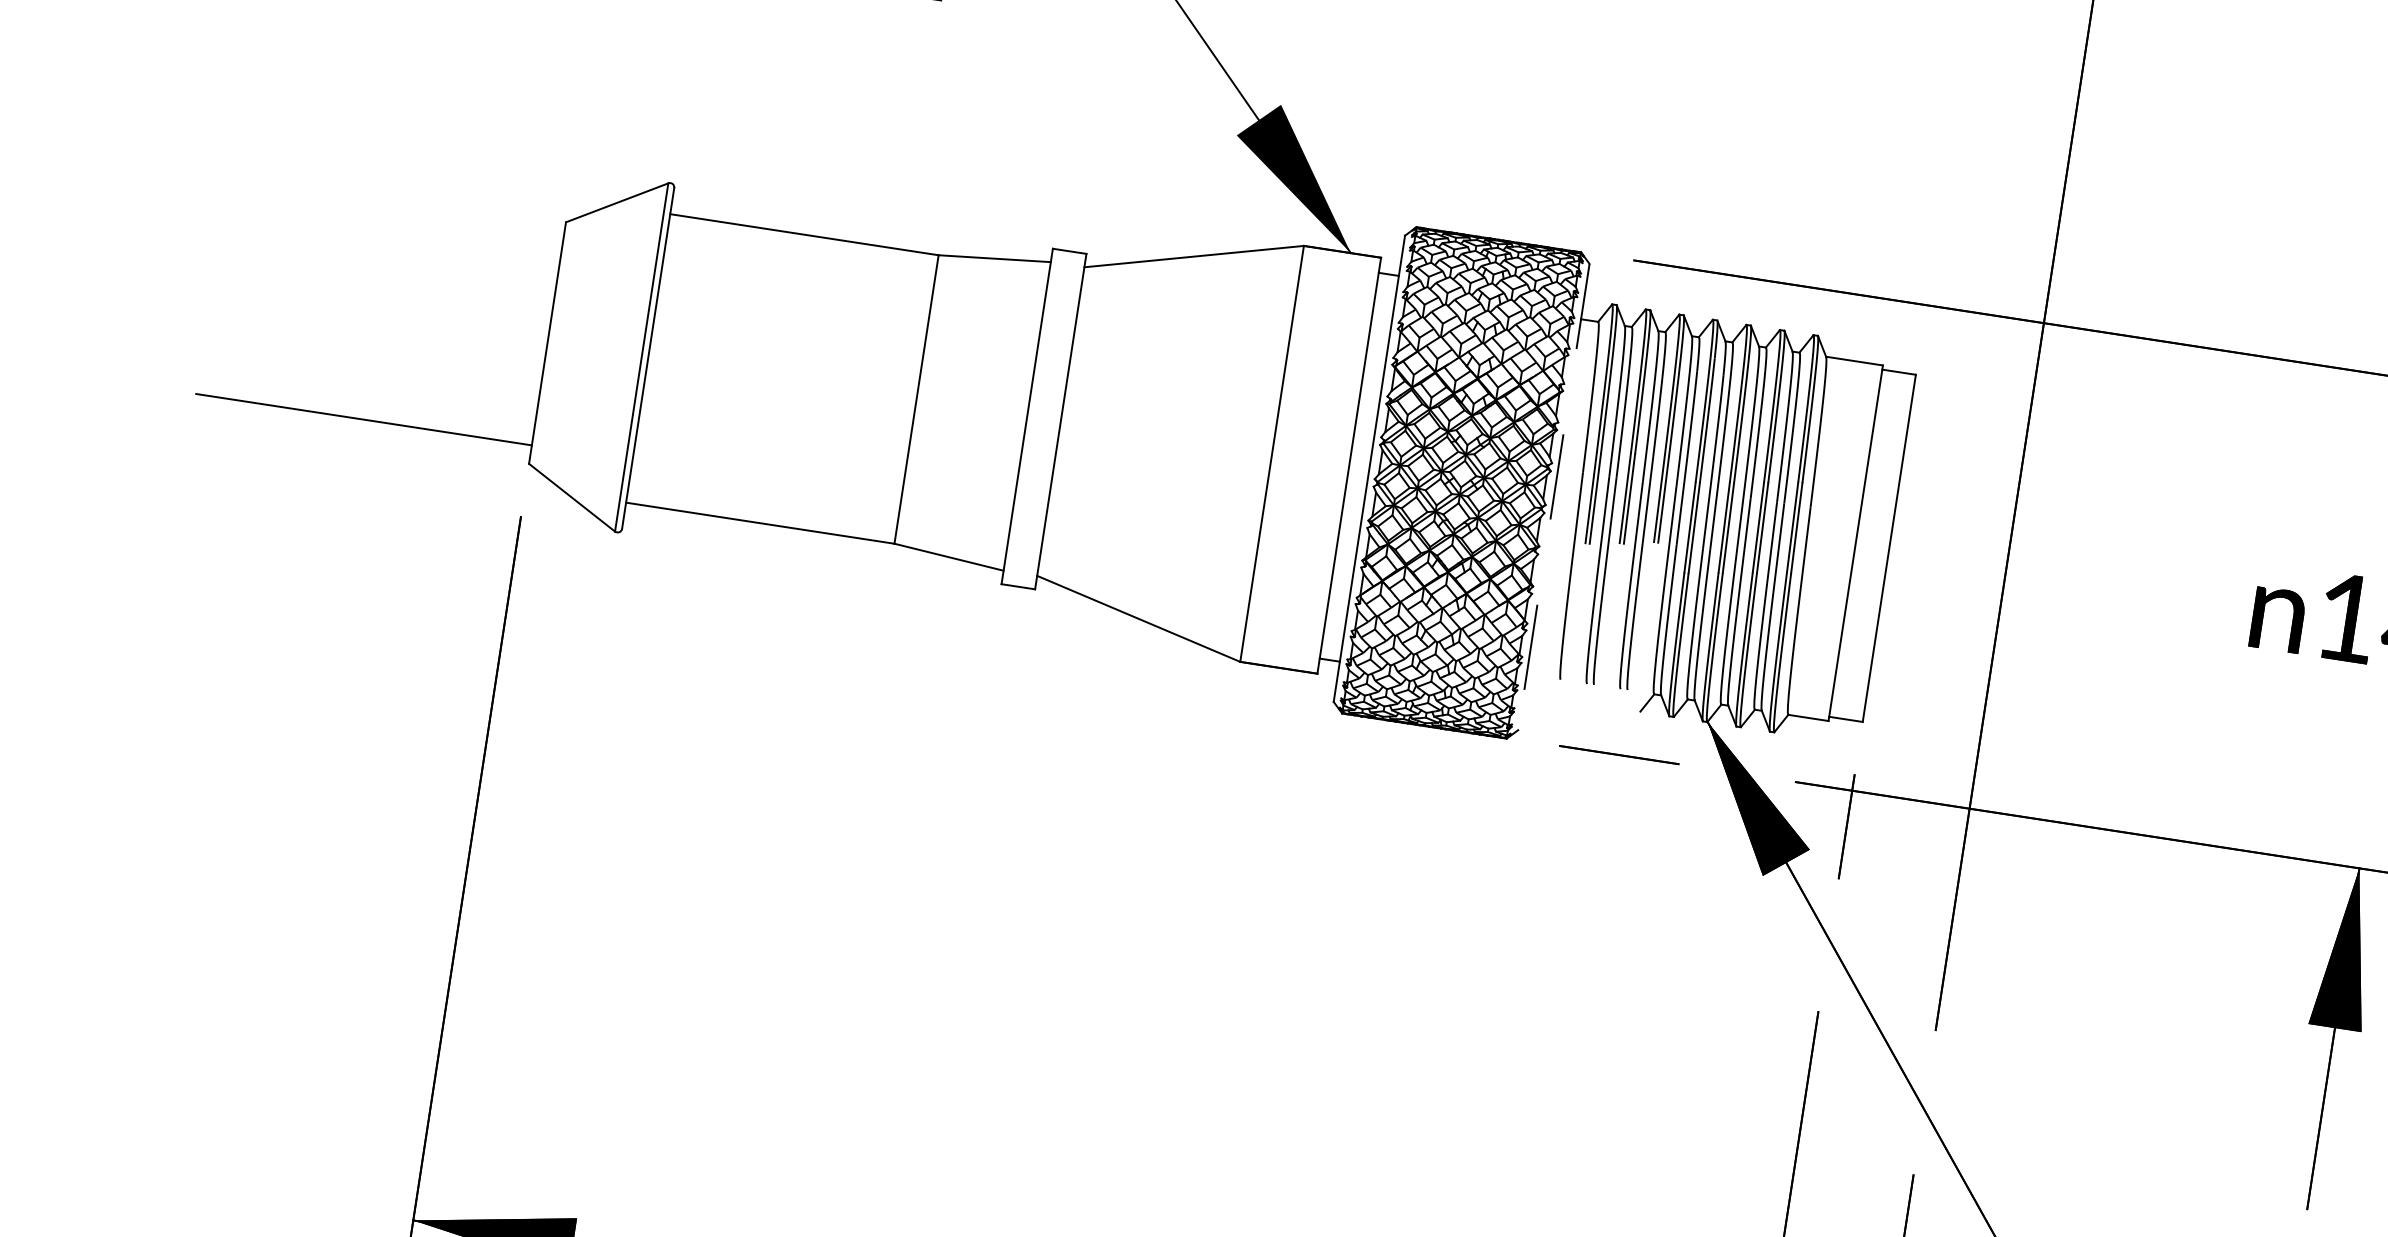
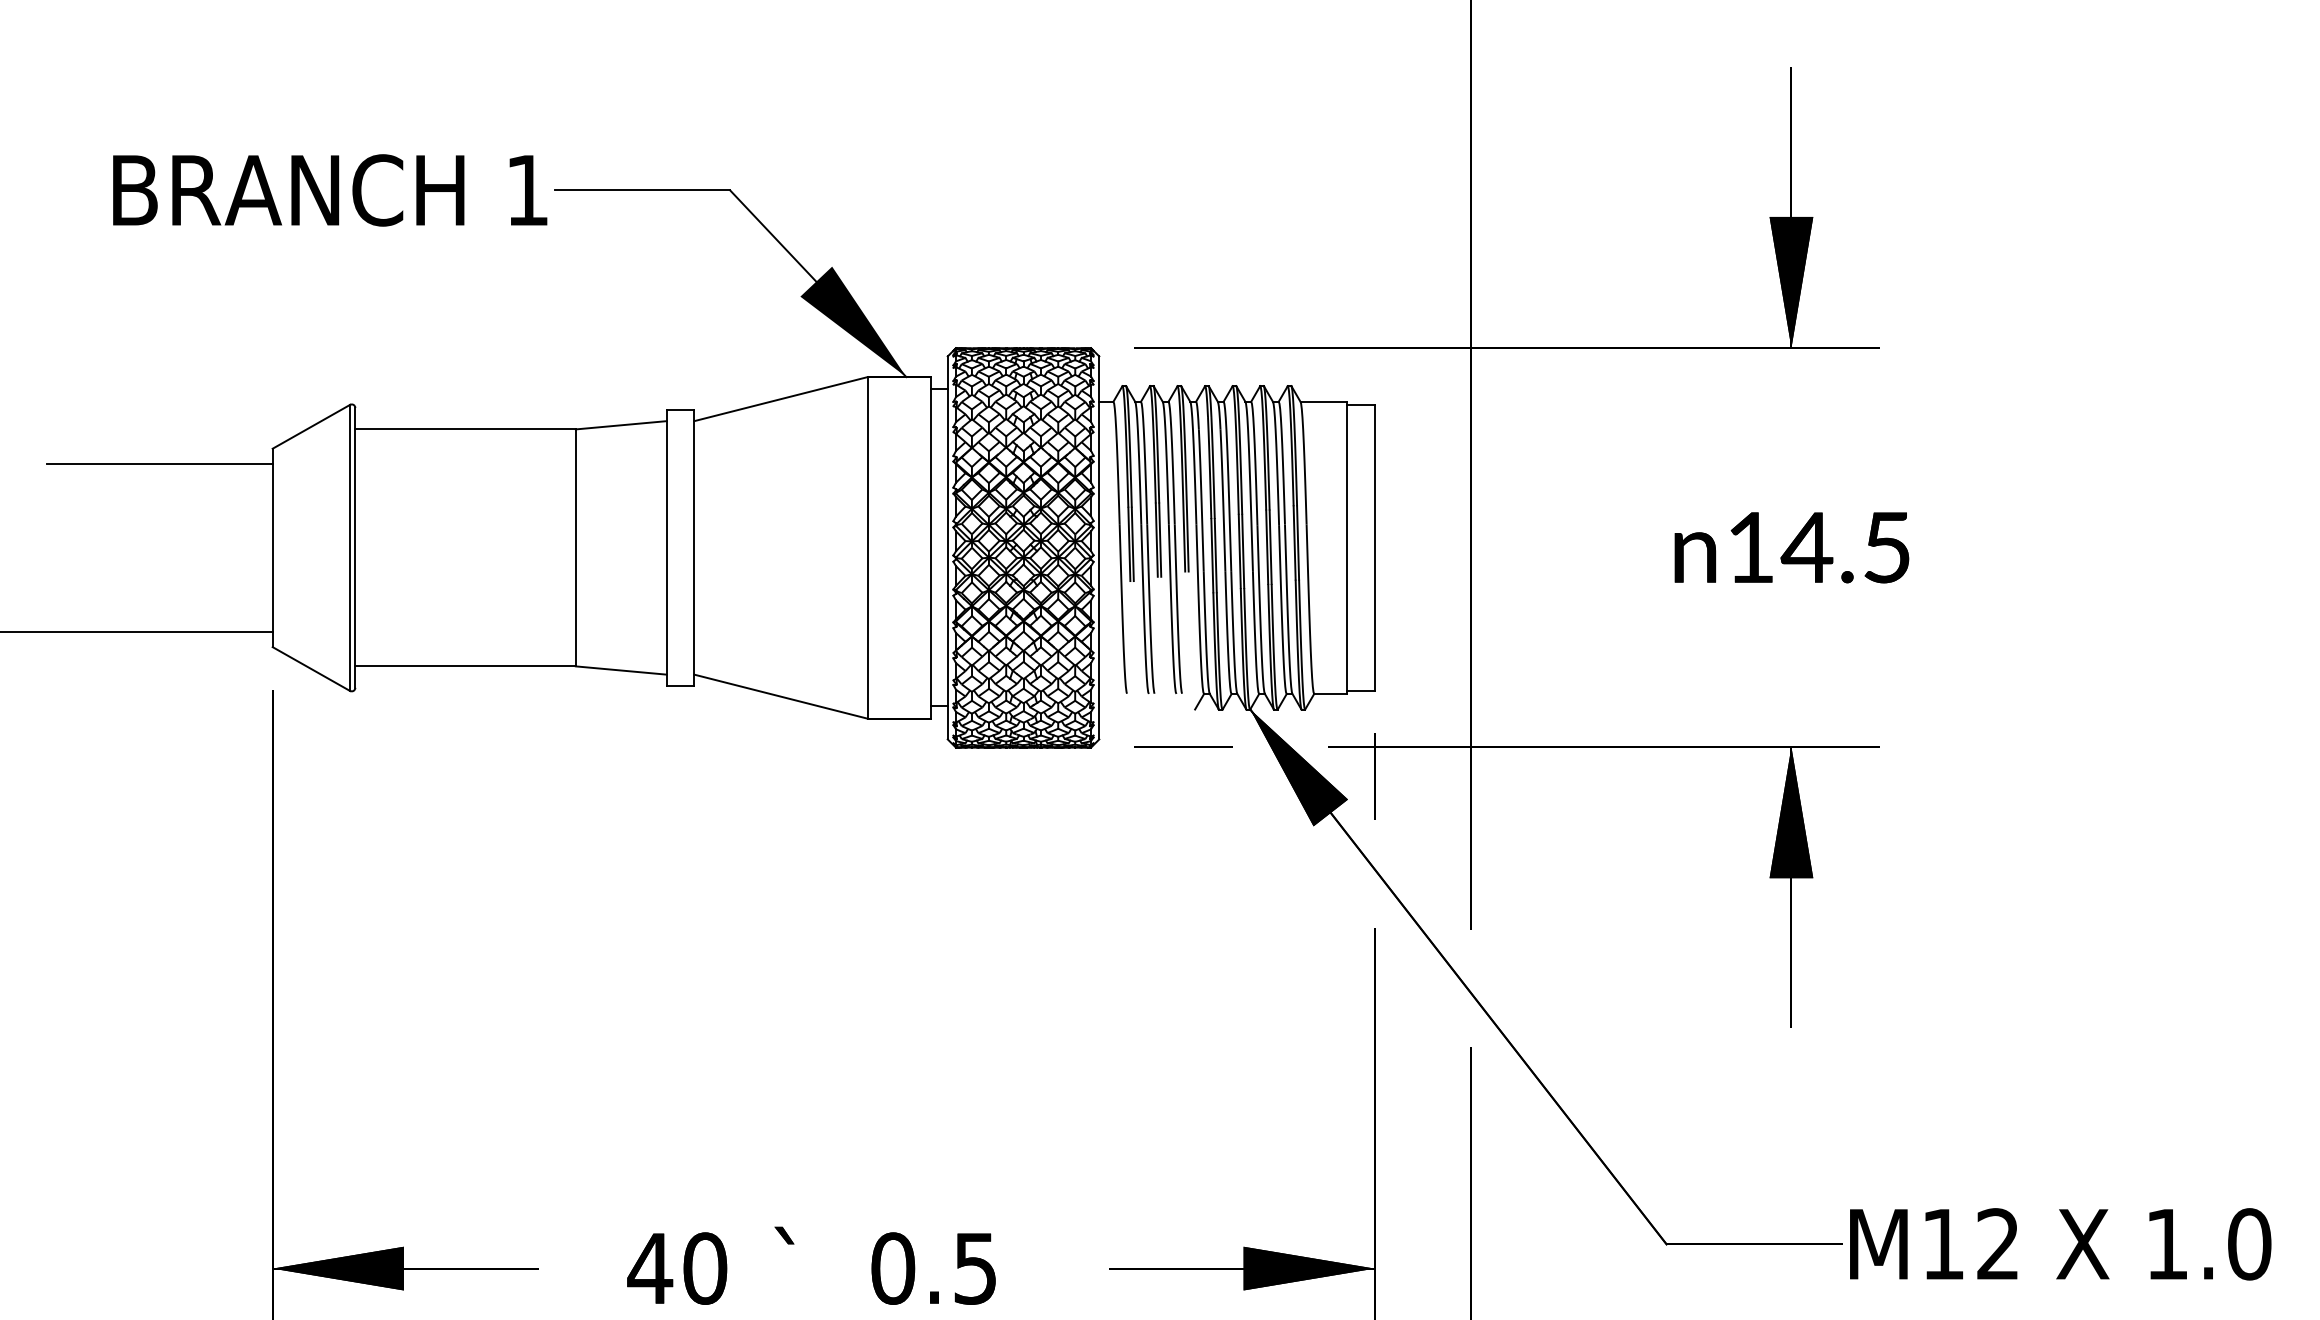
line: (425, 219) -> (159, 463), added
line: (1554, 497) -> (1099, 548), dashed -> solid

